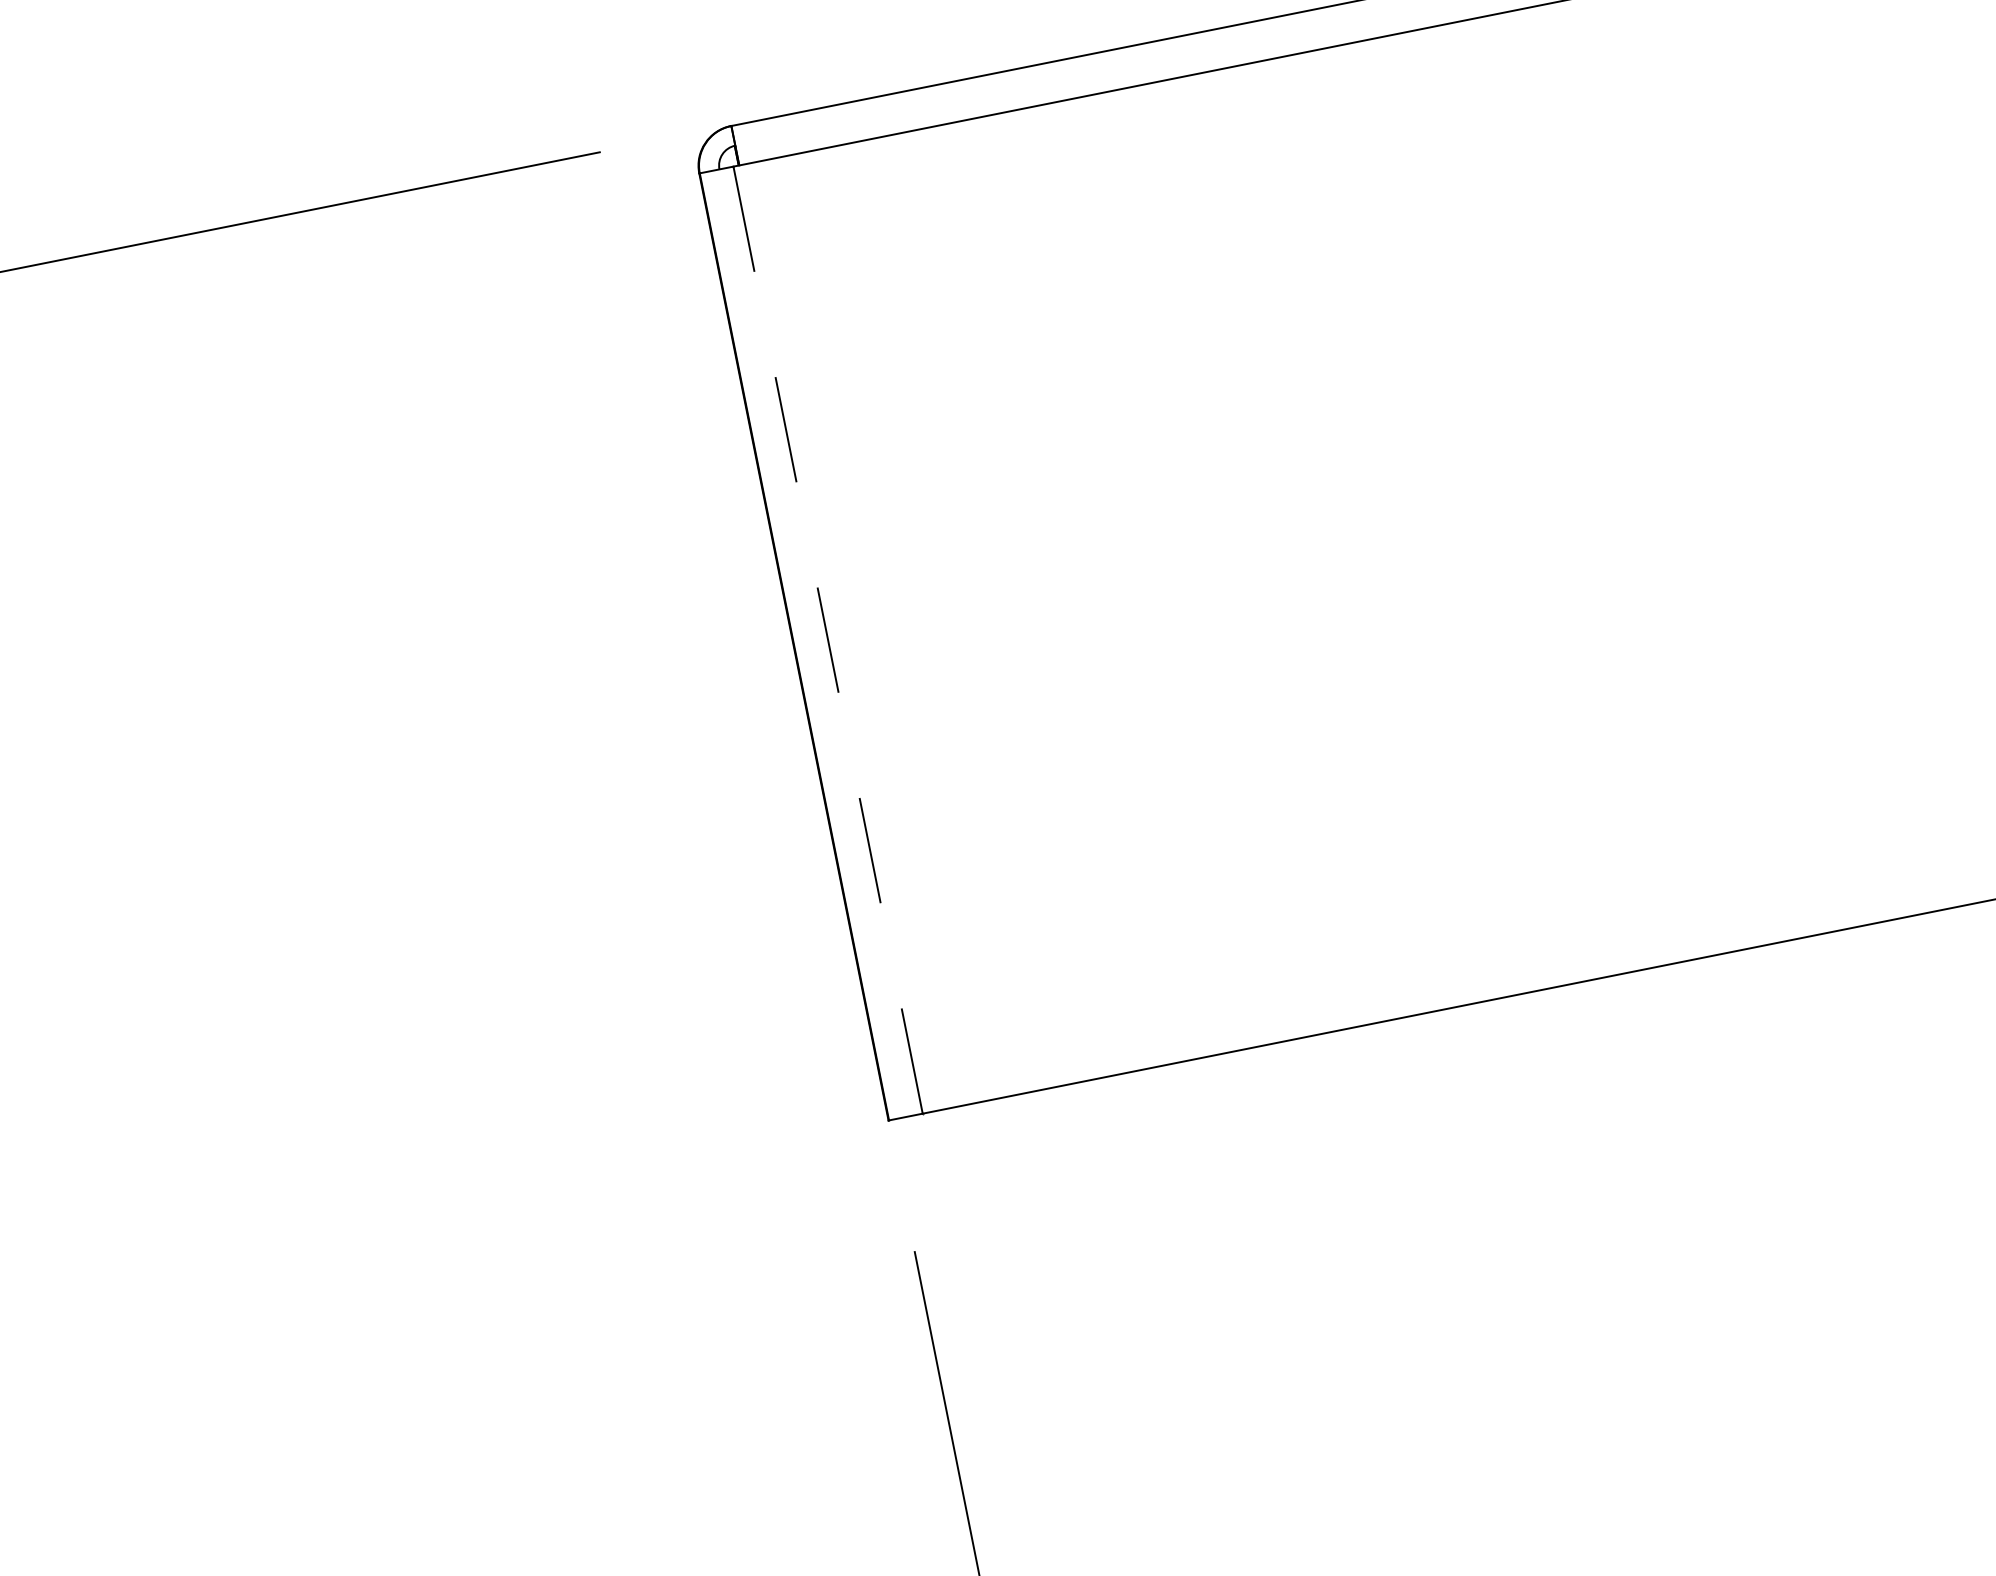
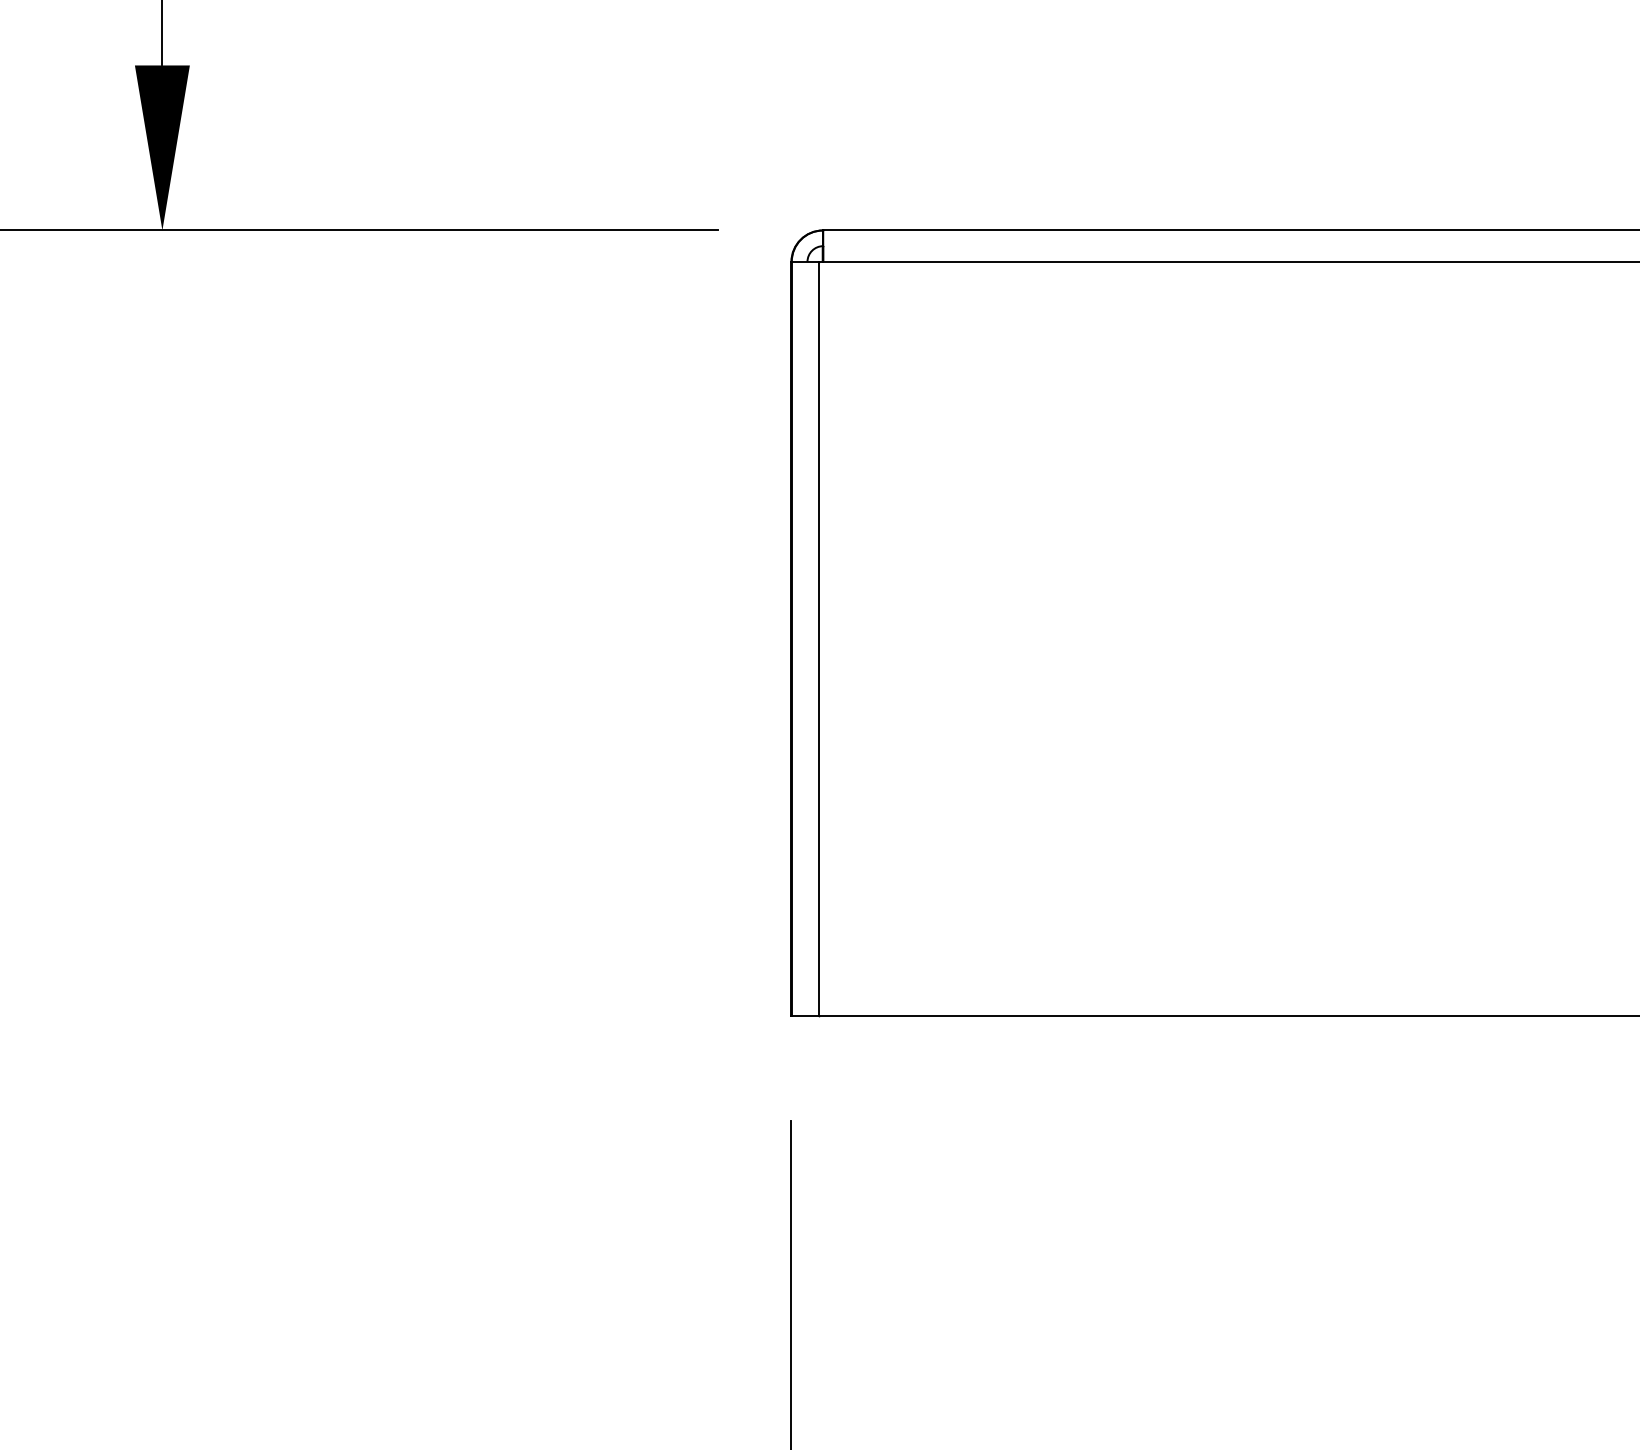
line: (828, 640) -> (818, 639), dashed -> solid

